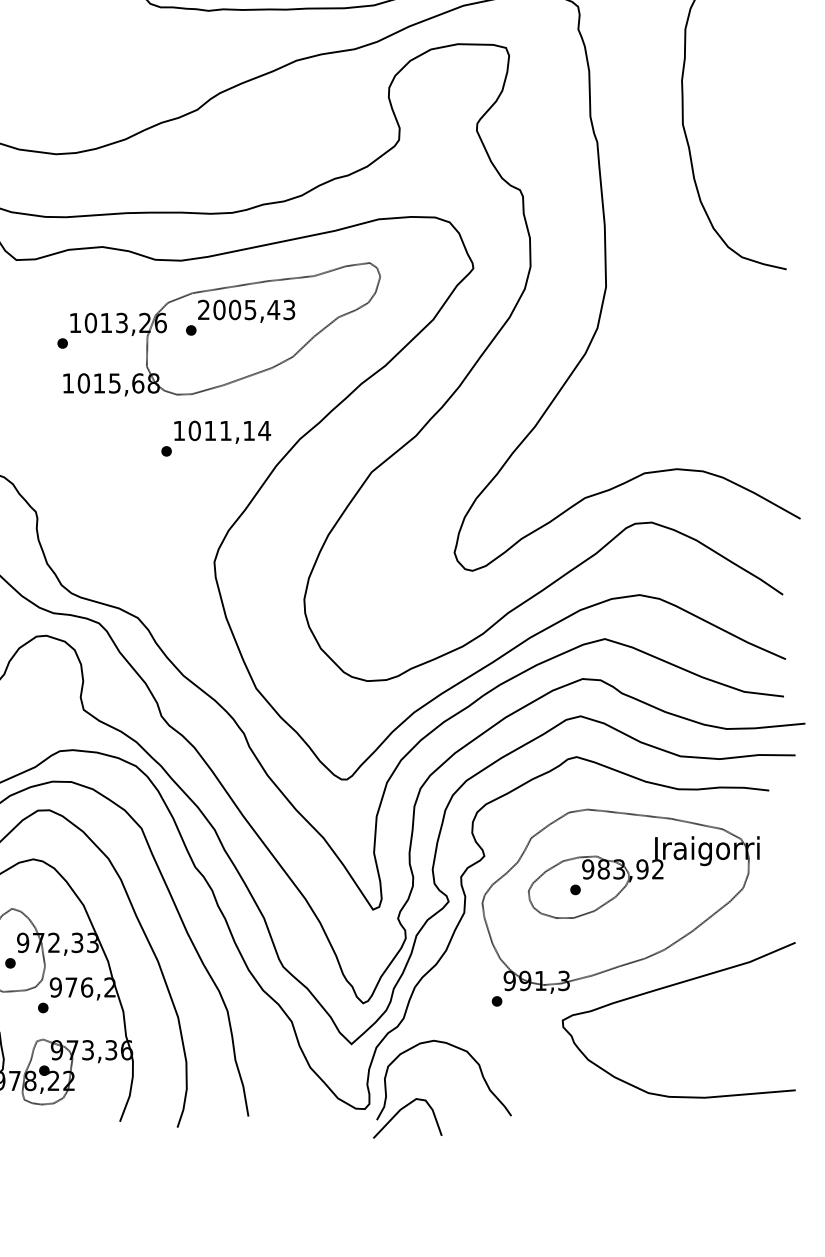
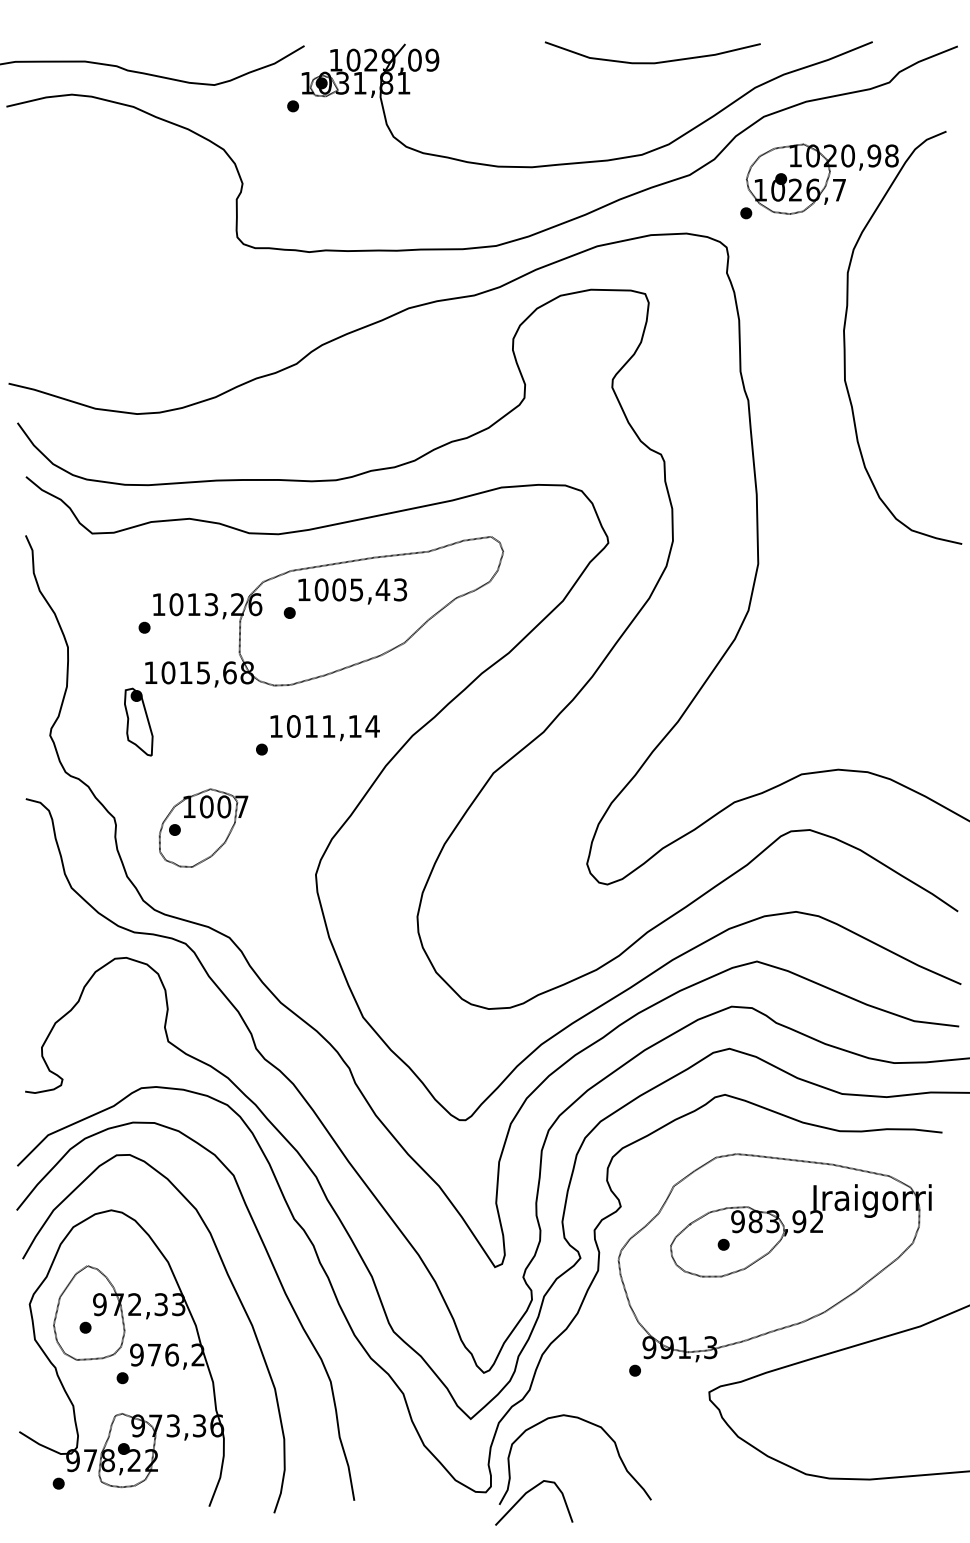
text: (203, 309) -> (303, 589), 2005,43 -> 1005,43
part: (57, 426) -> (138, 721), added
part: (114, 520) -> (203, 827), added

